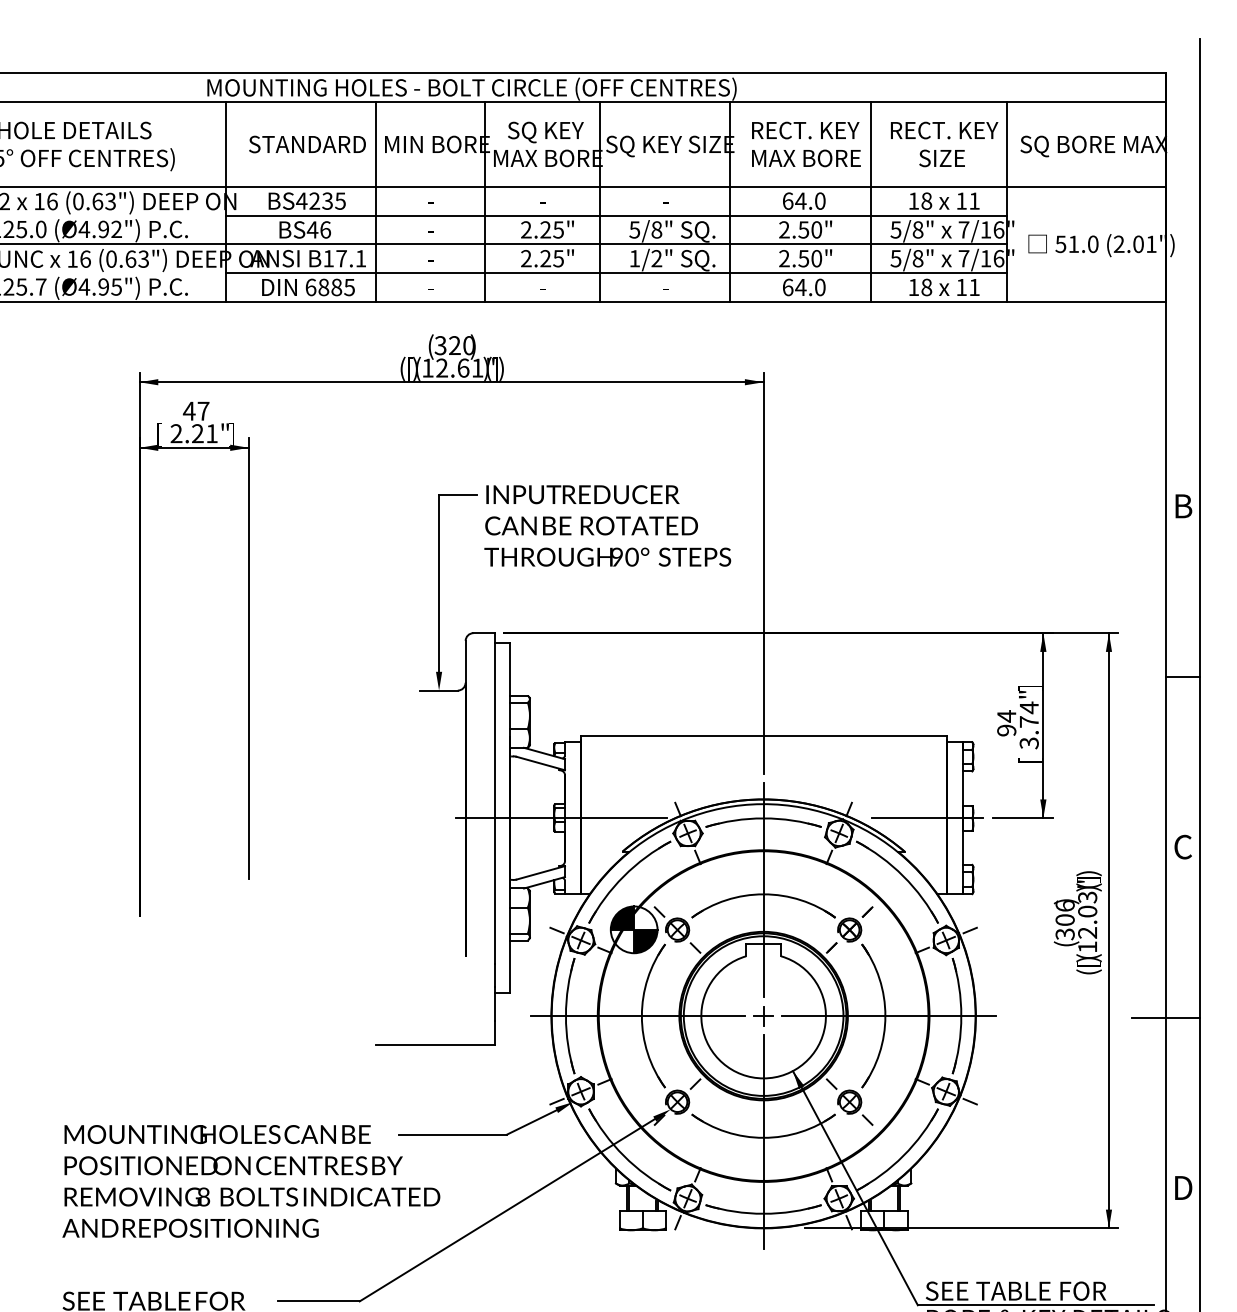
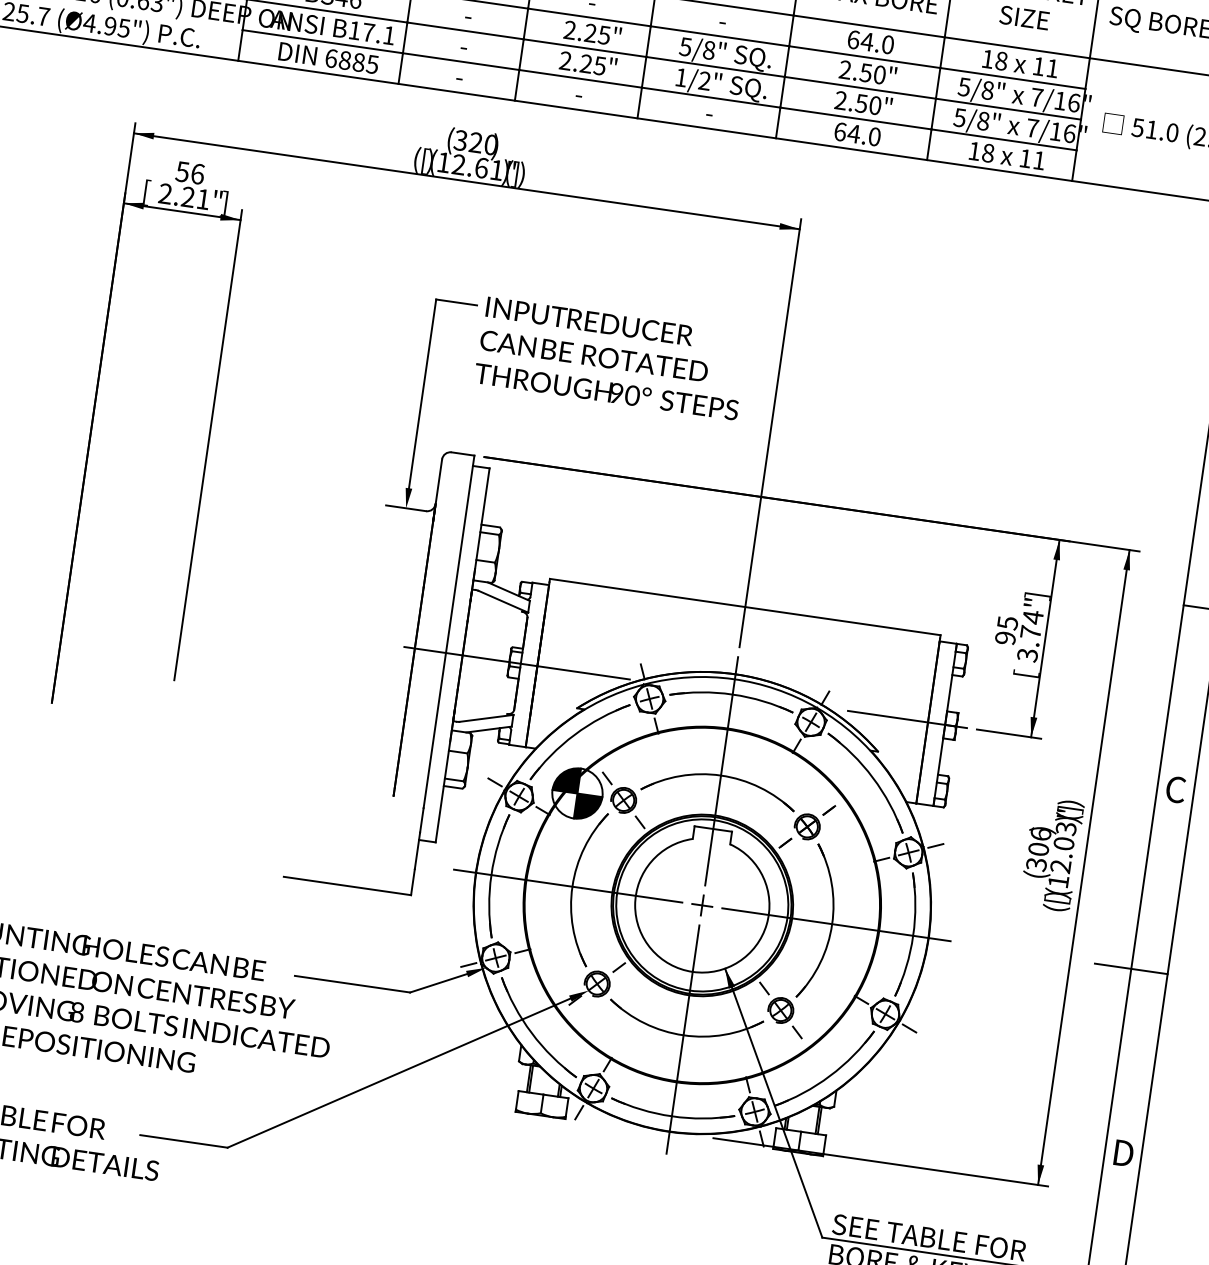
text: (195, 410) -> (189, 172), 47 -> 56
text: (1006, 716) -> (1007, 623), 94 -> 95

